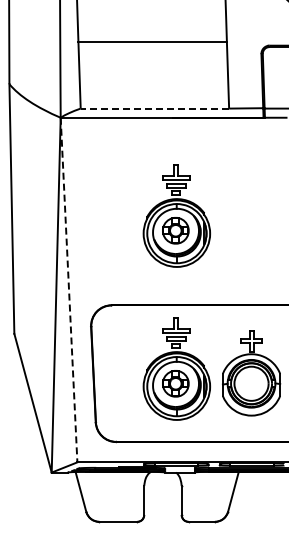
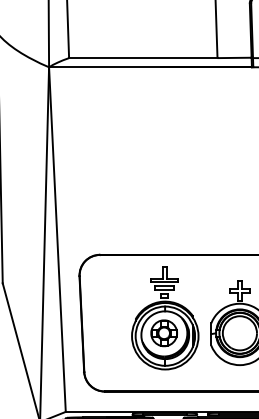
line: (154, 108) -> (142, 58), dashed -> solid
part: (176, 215) -> (164, 165), removed
line: (69, 290) -> (57, 240), dashed -> solid

